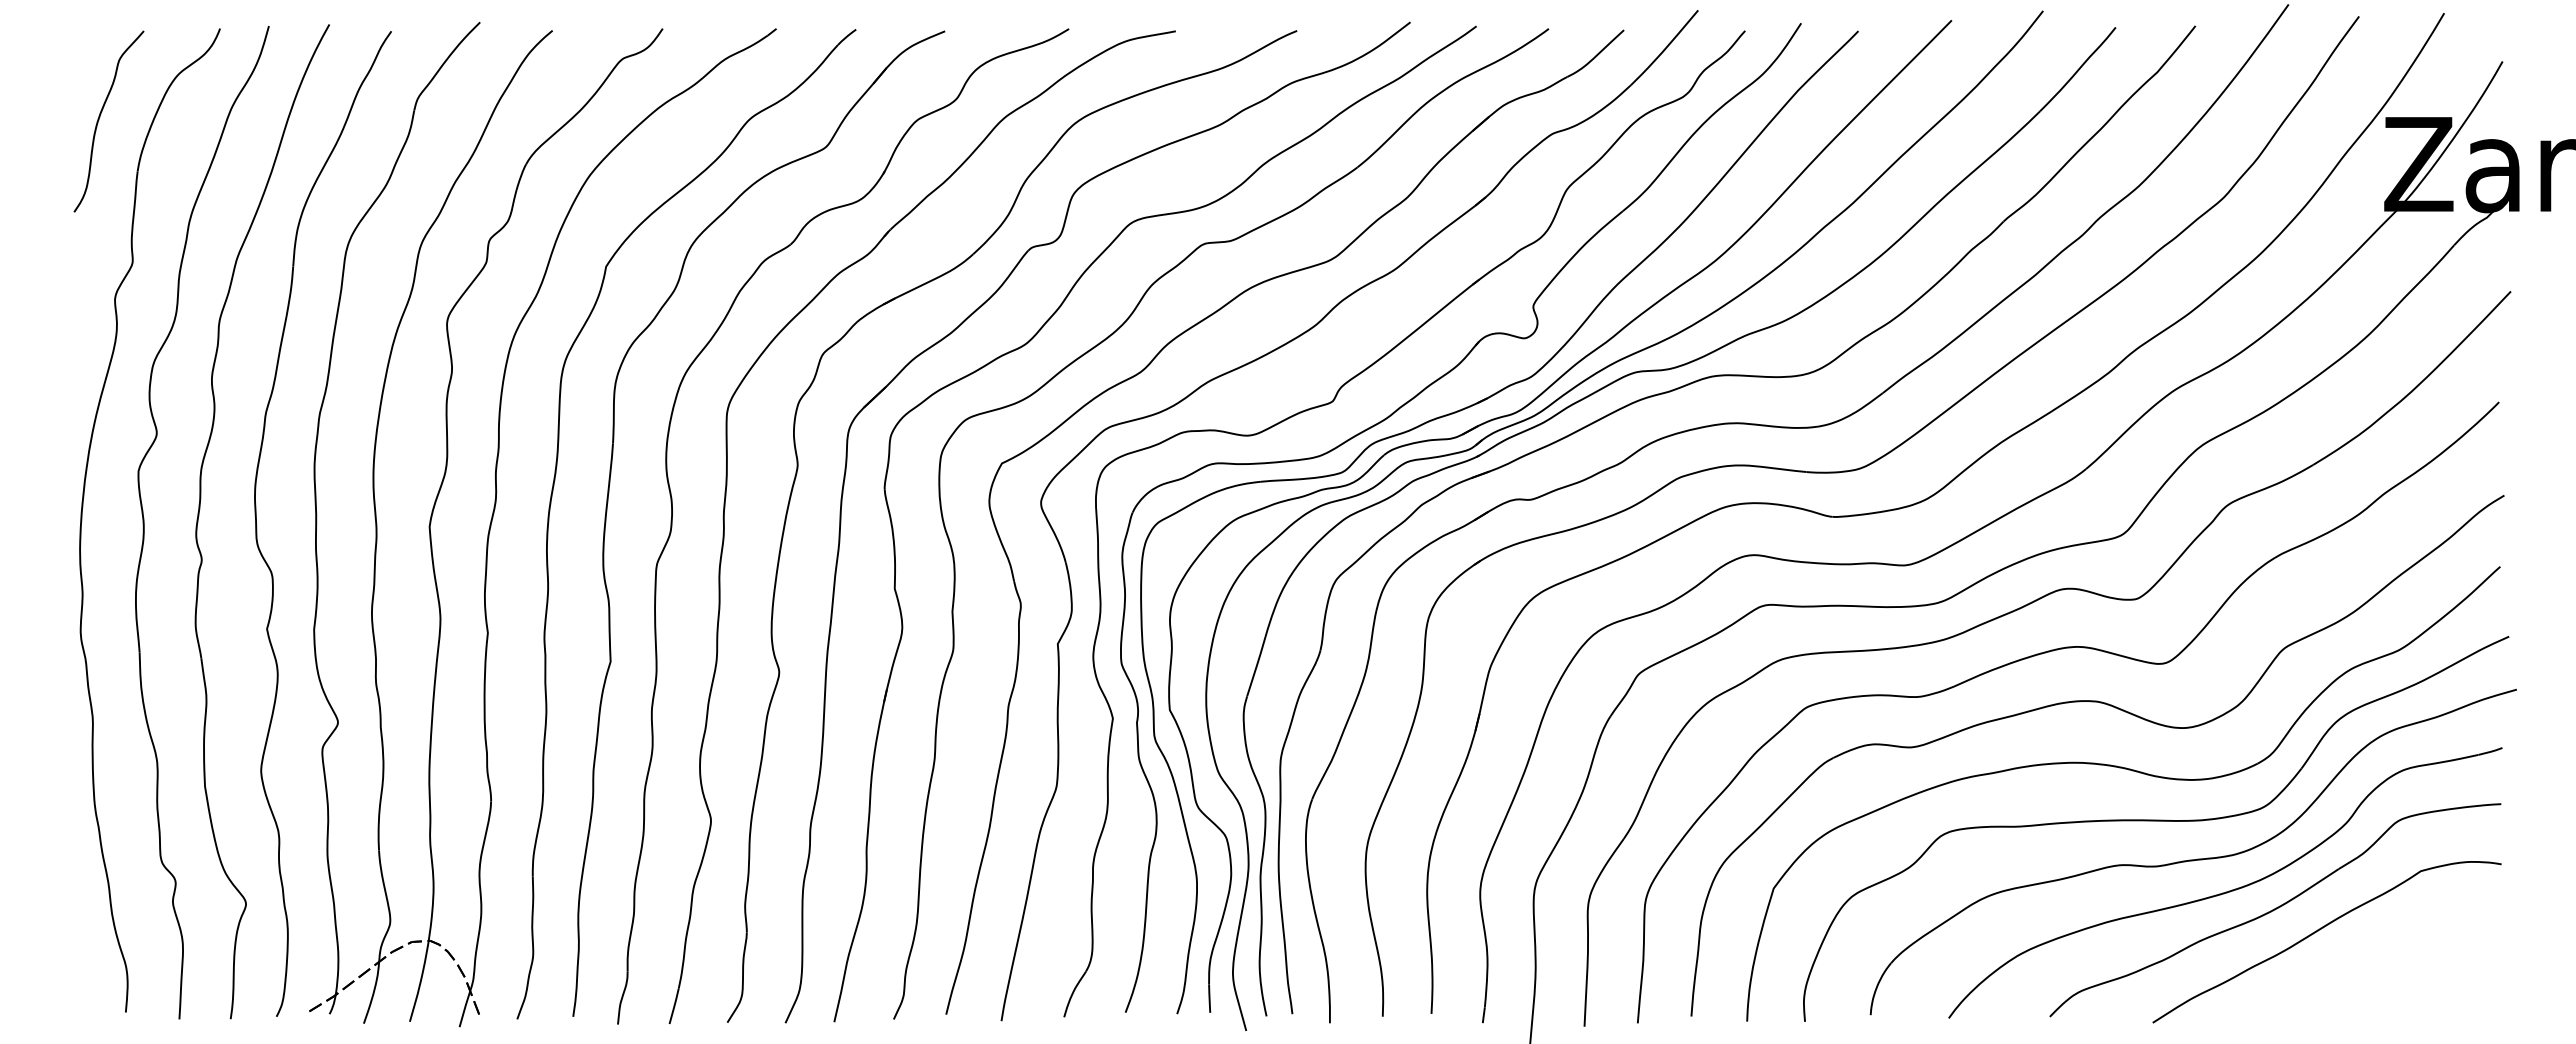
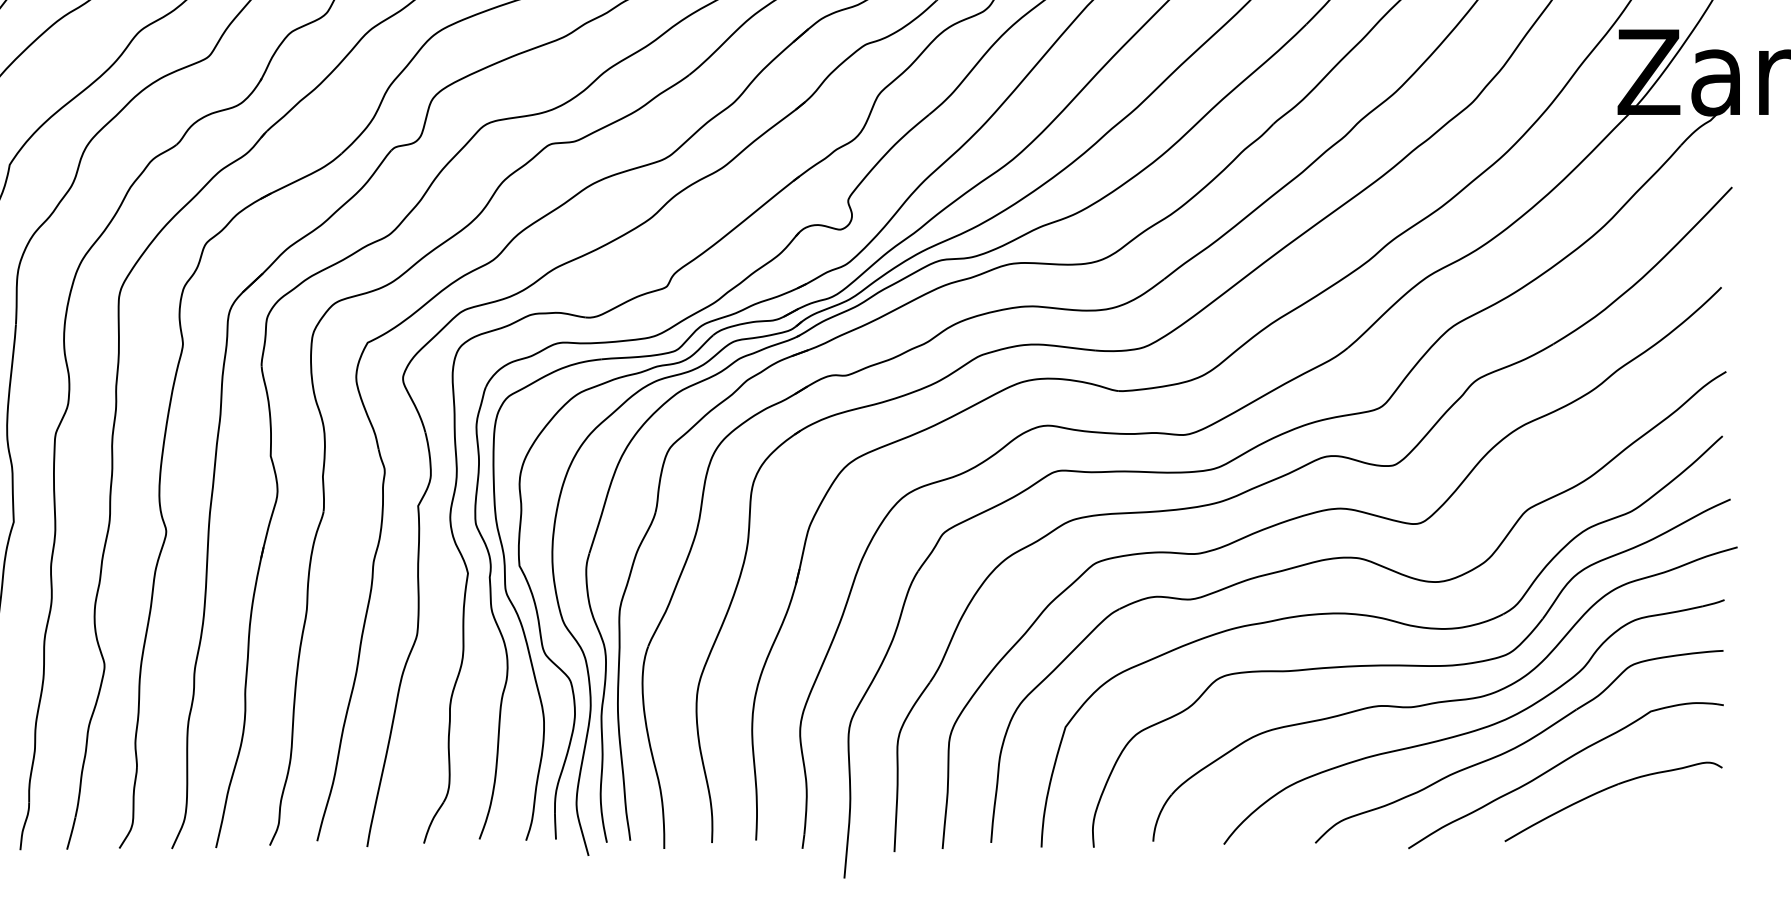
part: (2373, 957) -> (1607, 789), added

